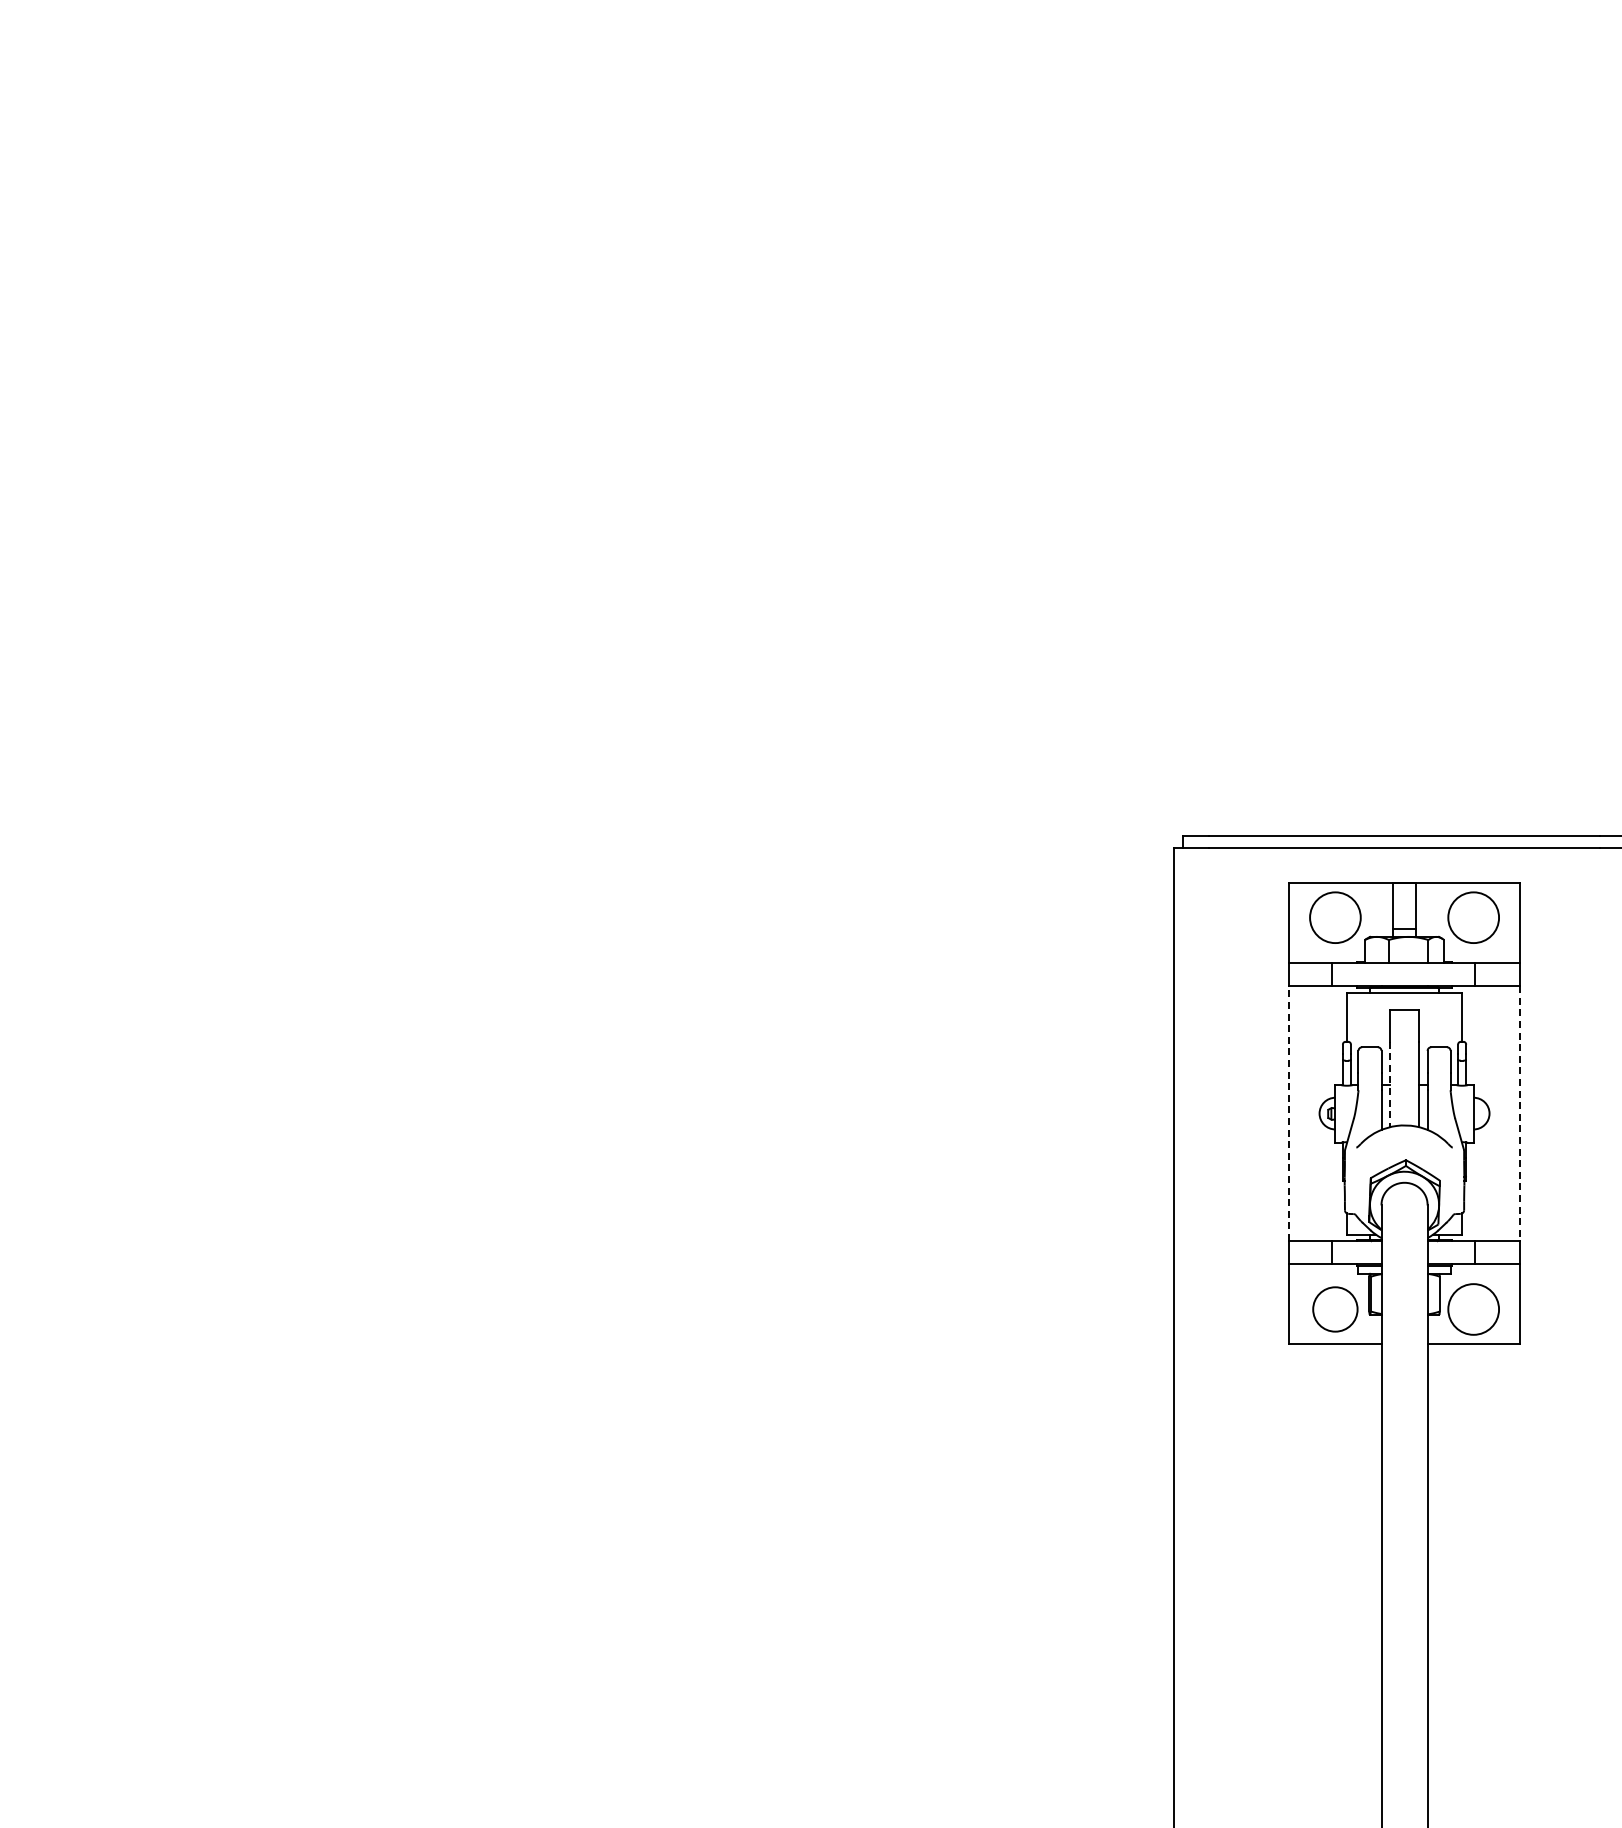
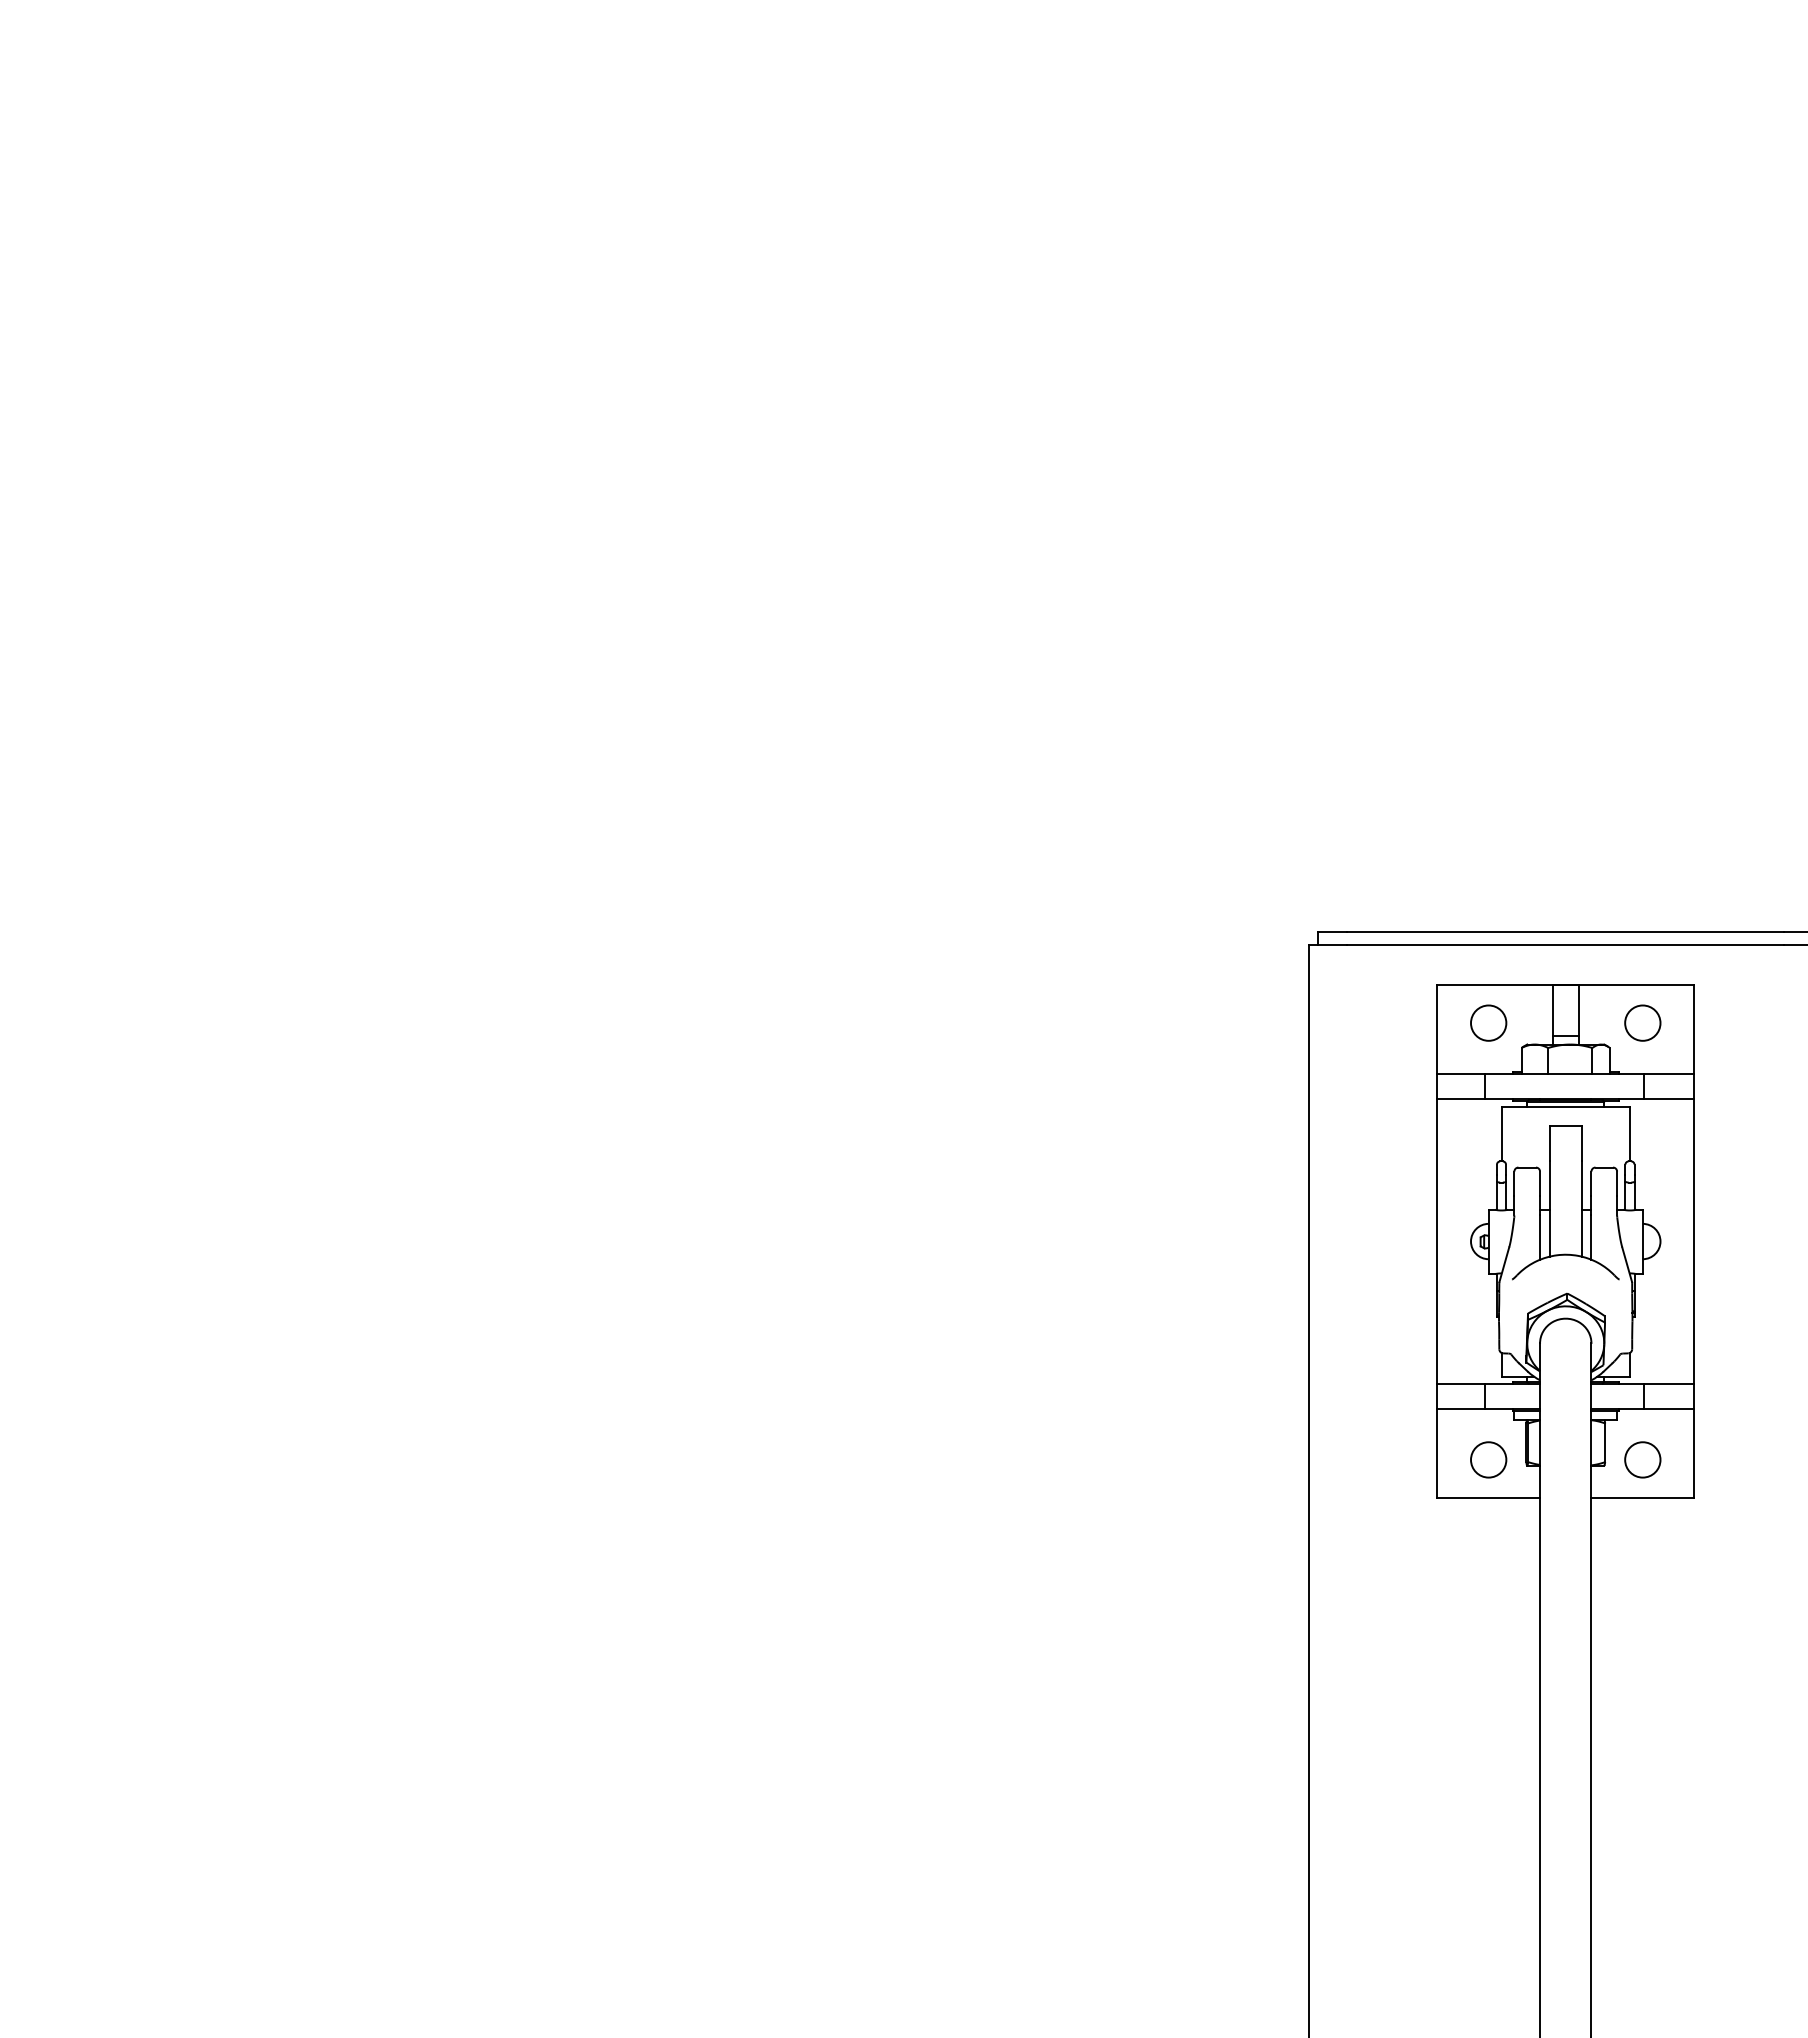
circle: (1335, 917) -> (1488, 1022), size x0.62
circle: (1473, 917) -> (1642, 1022), size x0.62
line: (1390, 1084) -> (1550, 1209), dashed -> solid
line: (1289, 1113) -> (1437, 1241), dashed -> solid
line: (1519, 1114) -> (1693, 1242), dashed -> solid
circle: (1335, 1309) -> (1488, 1459), size x0.71
circle: (1473, 1309) -> (1642, 1459), size x0.62

